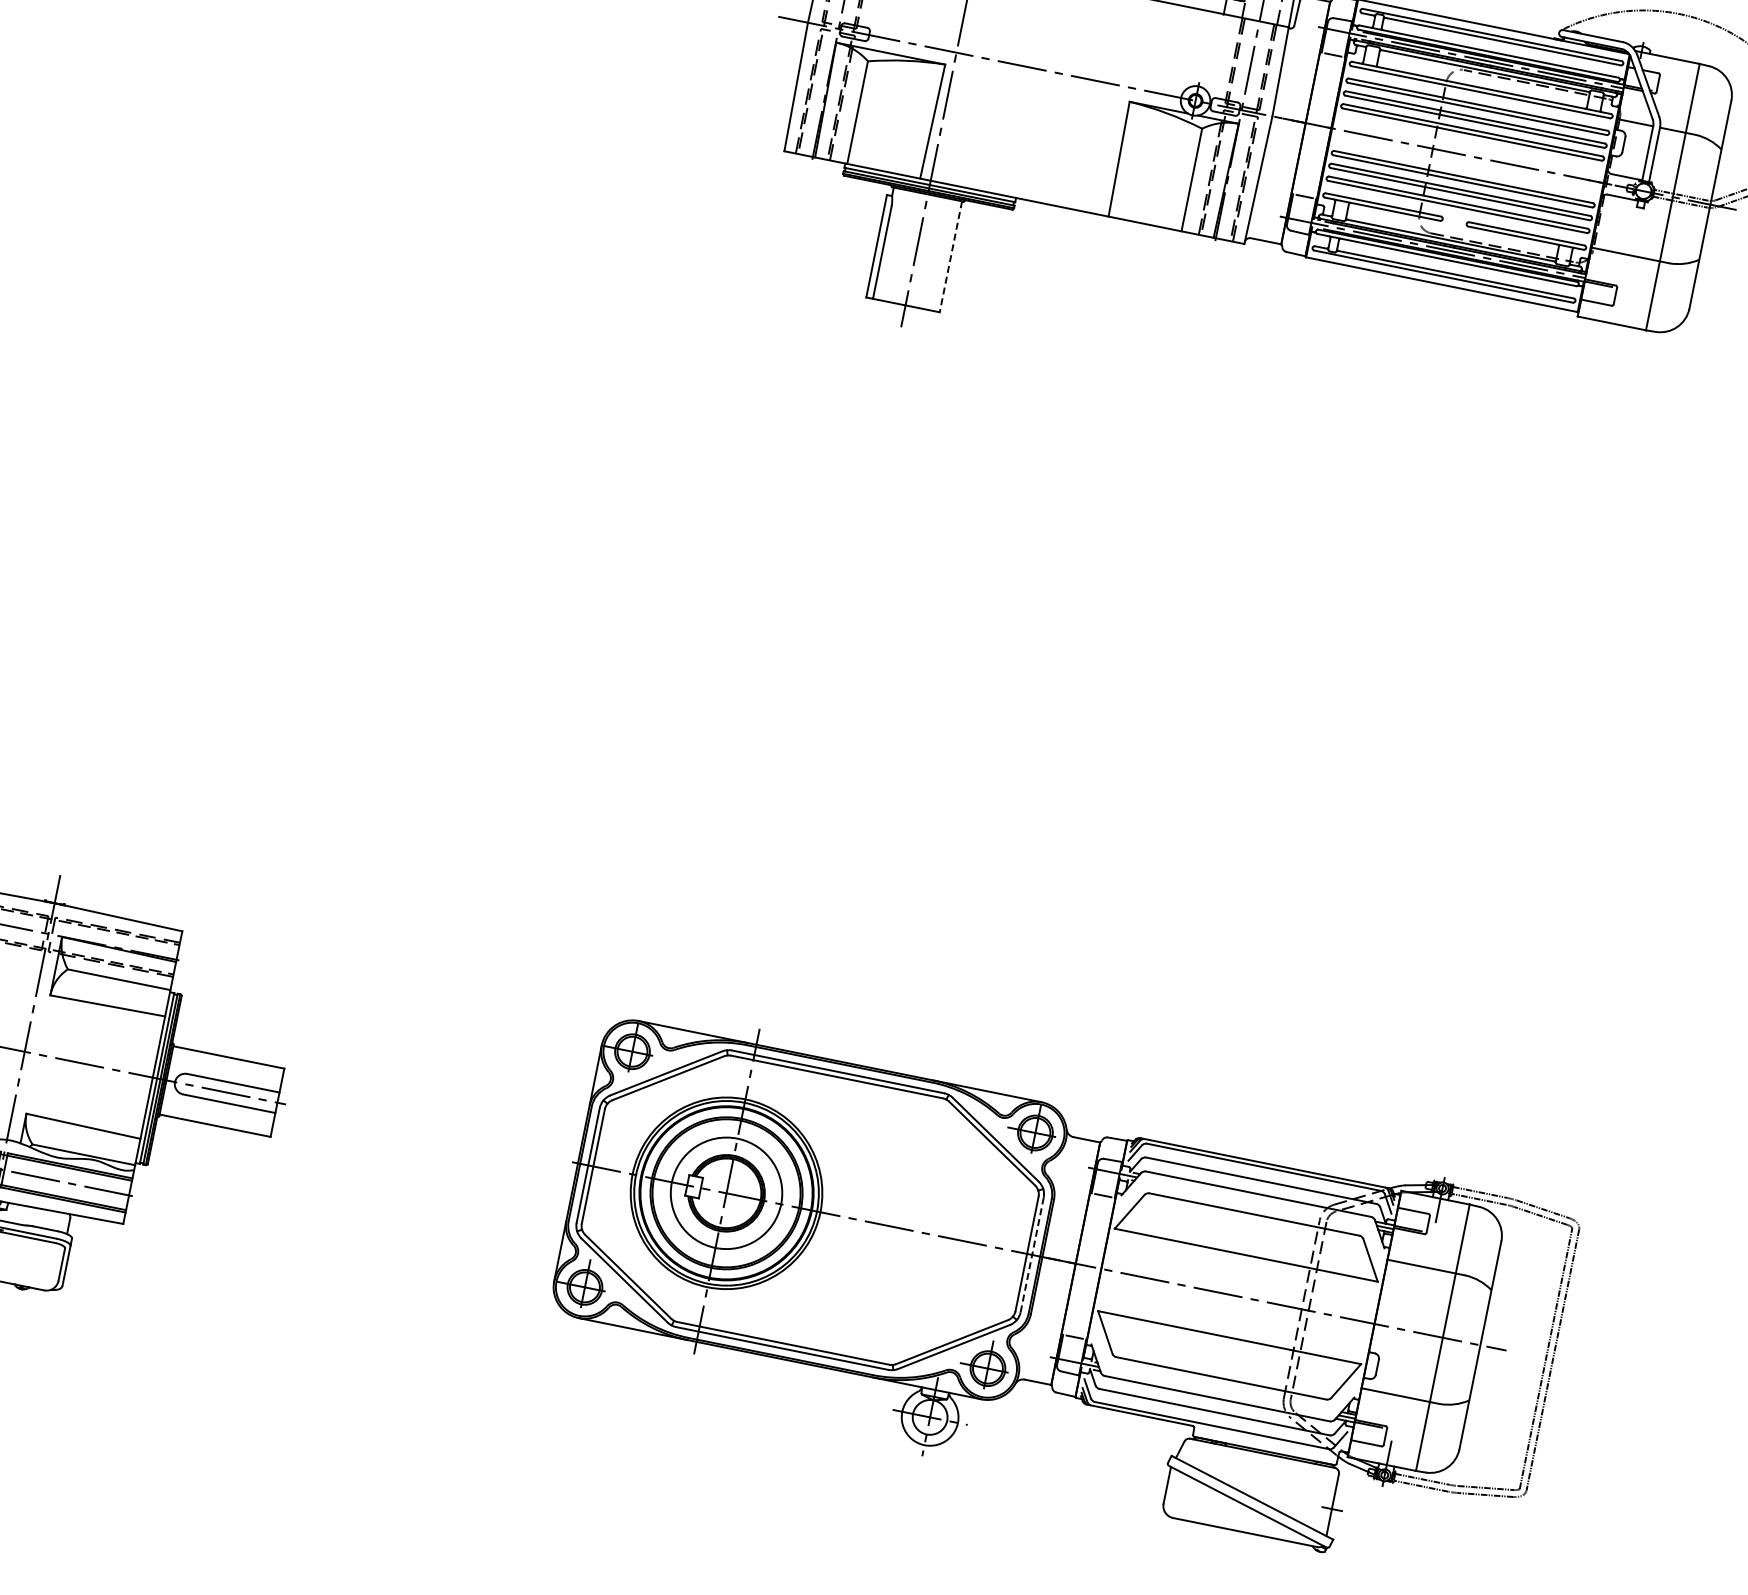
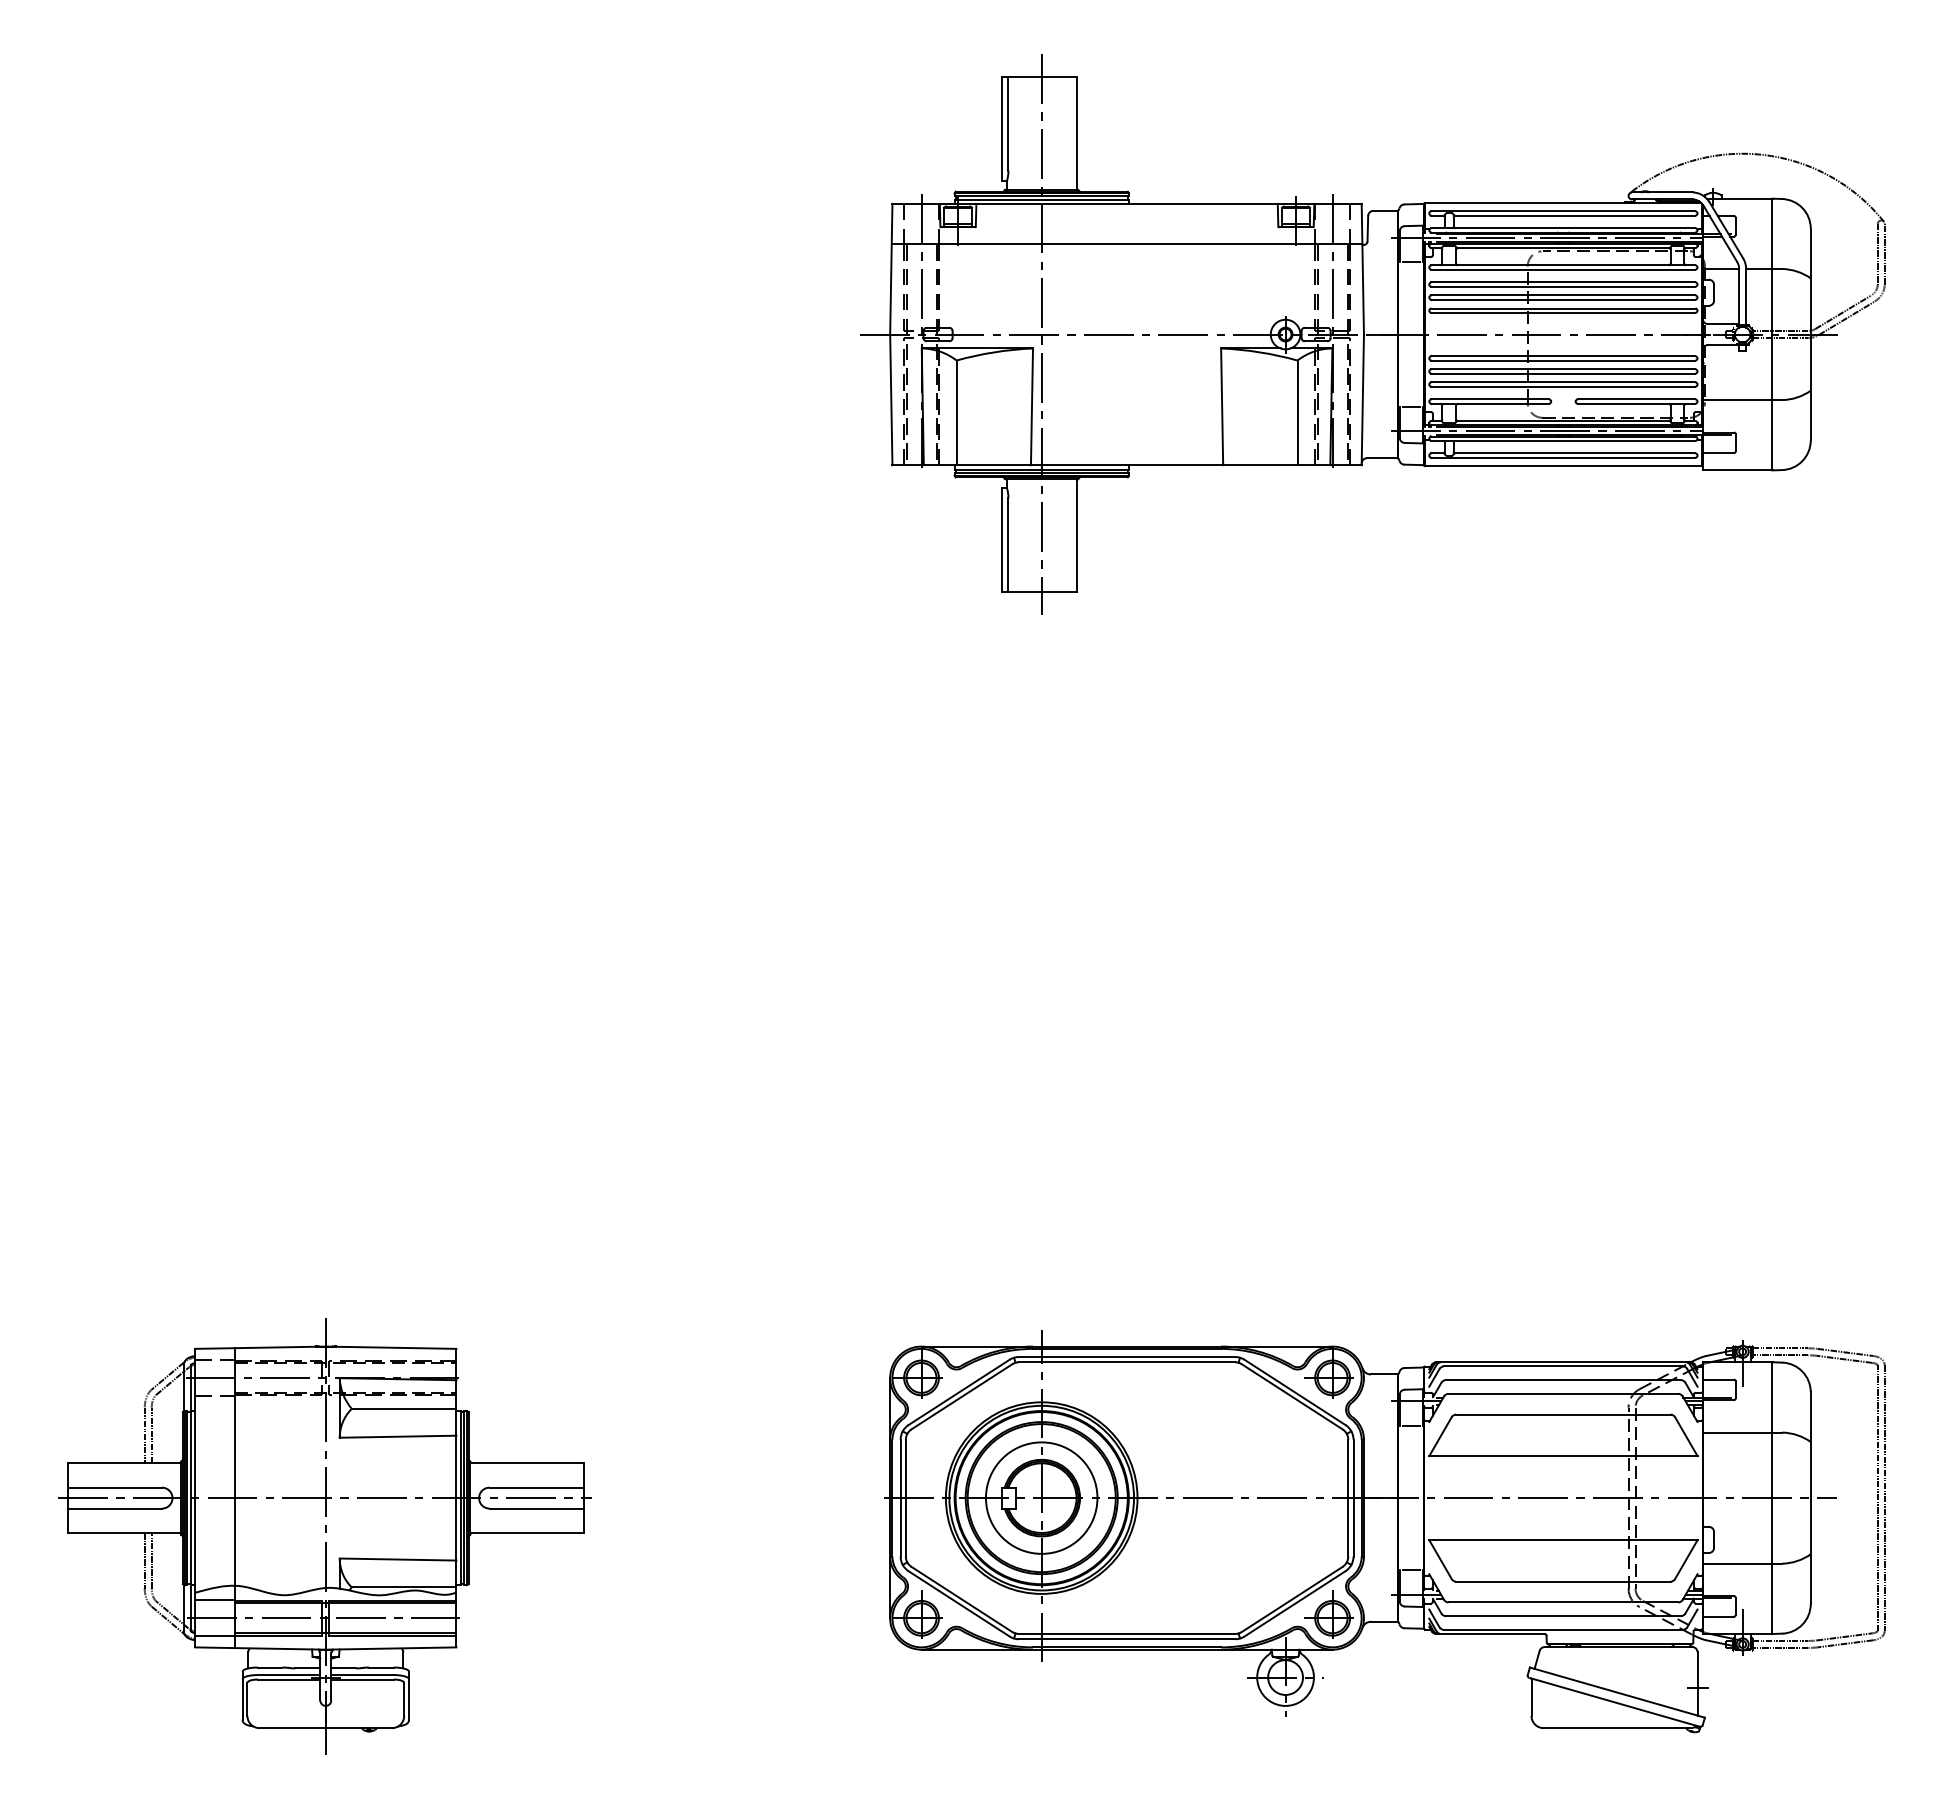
line: (950, 256) -> (1076, 535), dashed -> solid
line: (1032, 1254) -> (1353, 1497), dashed -> solid

